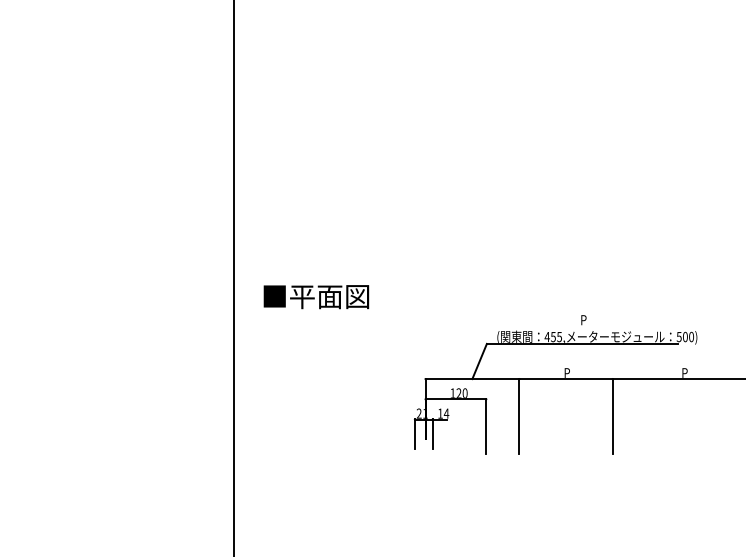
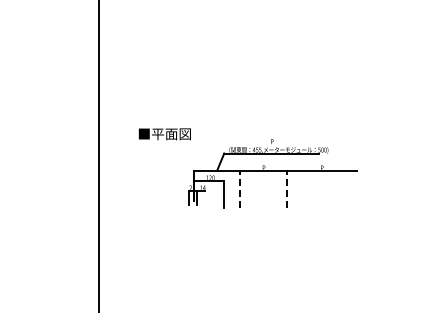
text: (315, 297) -> (164, 134), moved
line: (519, 416) -> (240, 189), solid -> dashed
line: (612, 416) -> (286, 189), solid -> dashed

